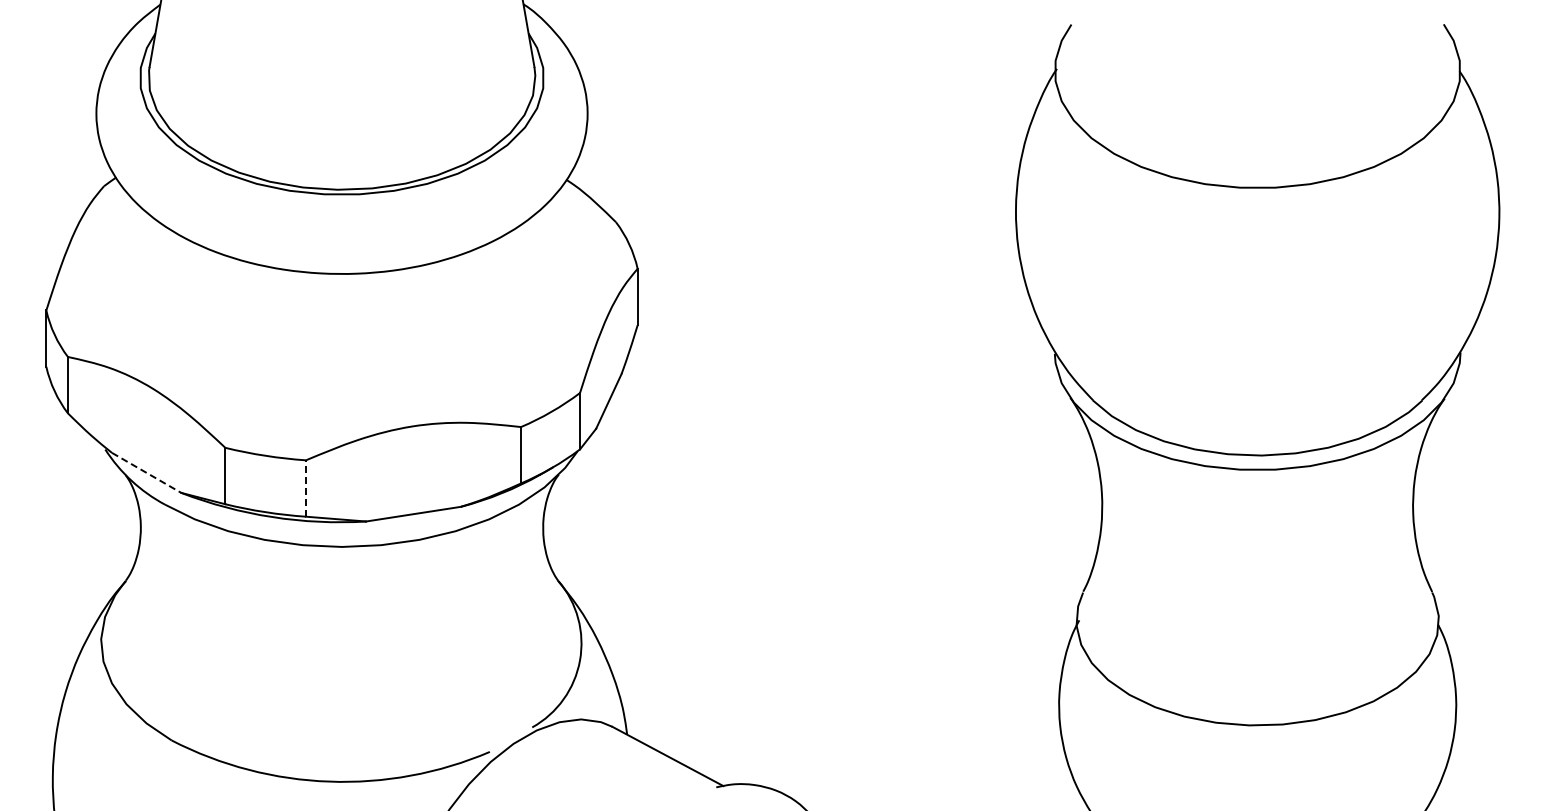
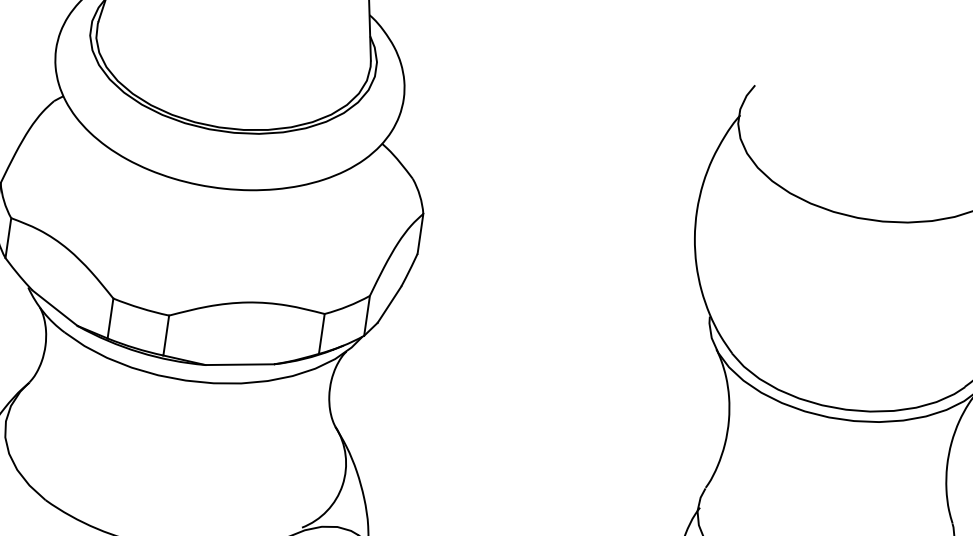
line: (147, 473) -> (55, 308), dashed -> solid
line: (306, 488) -> (166, 335), dashed -> solid

